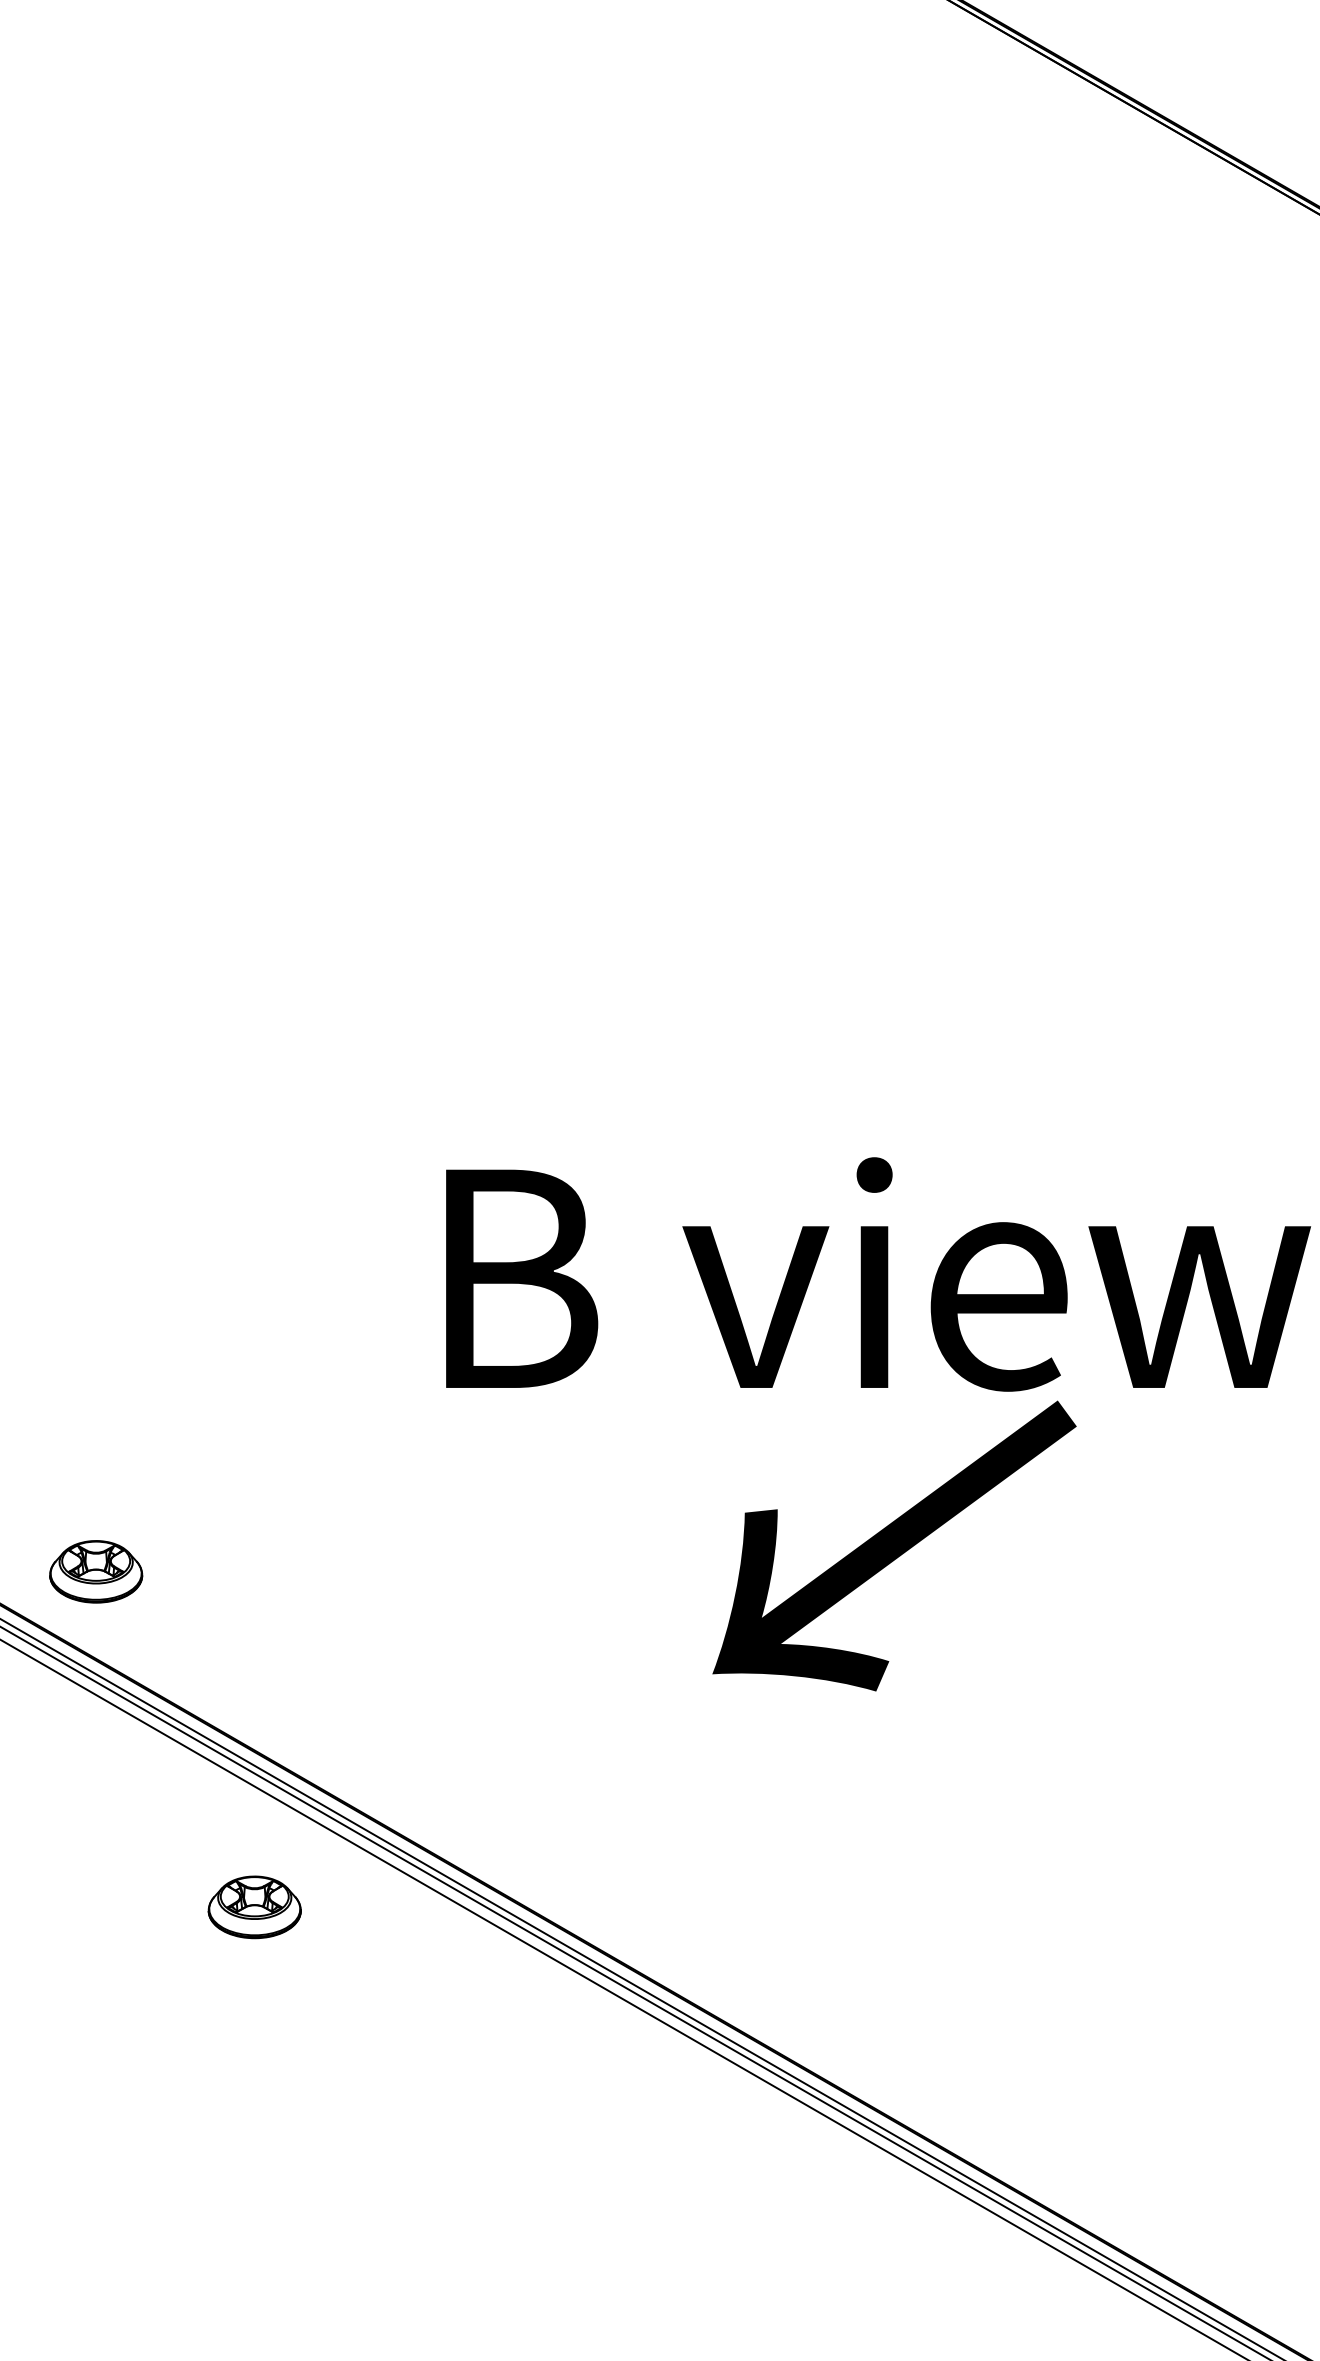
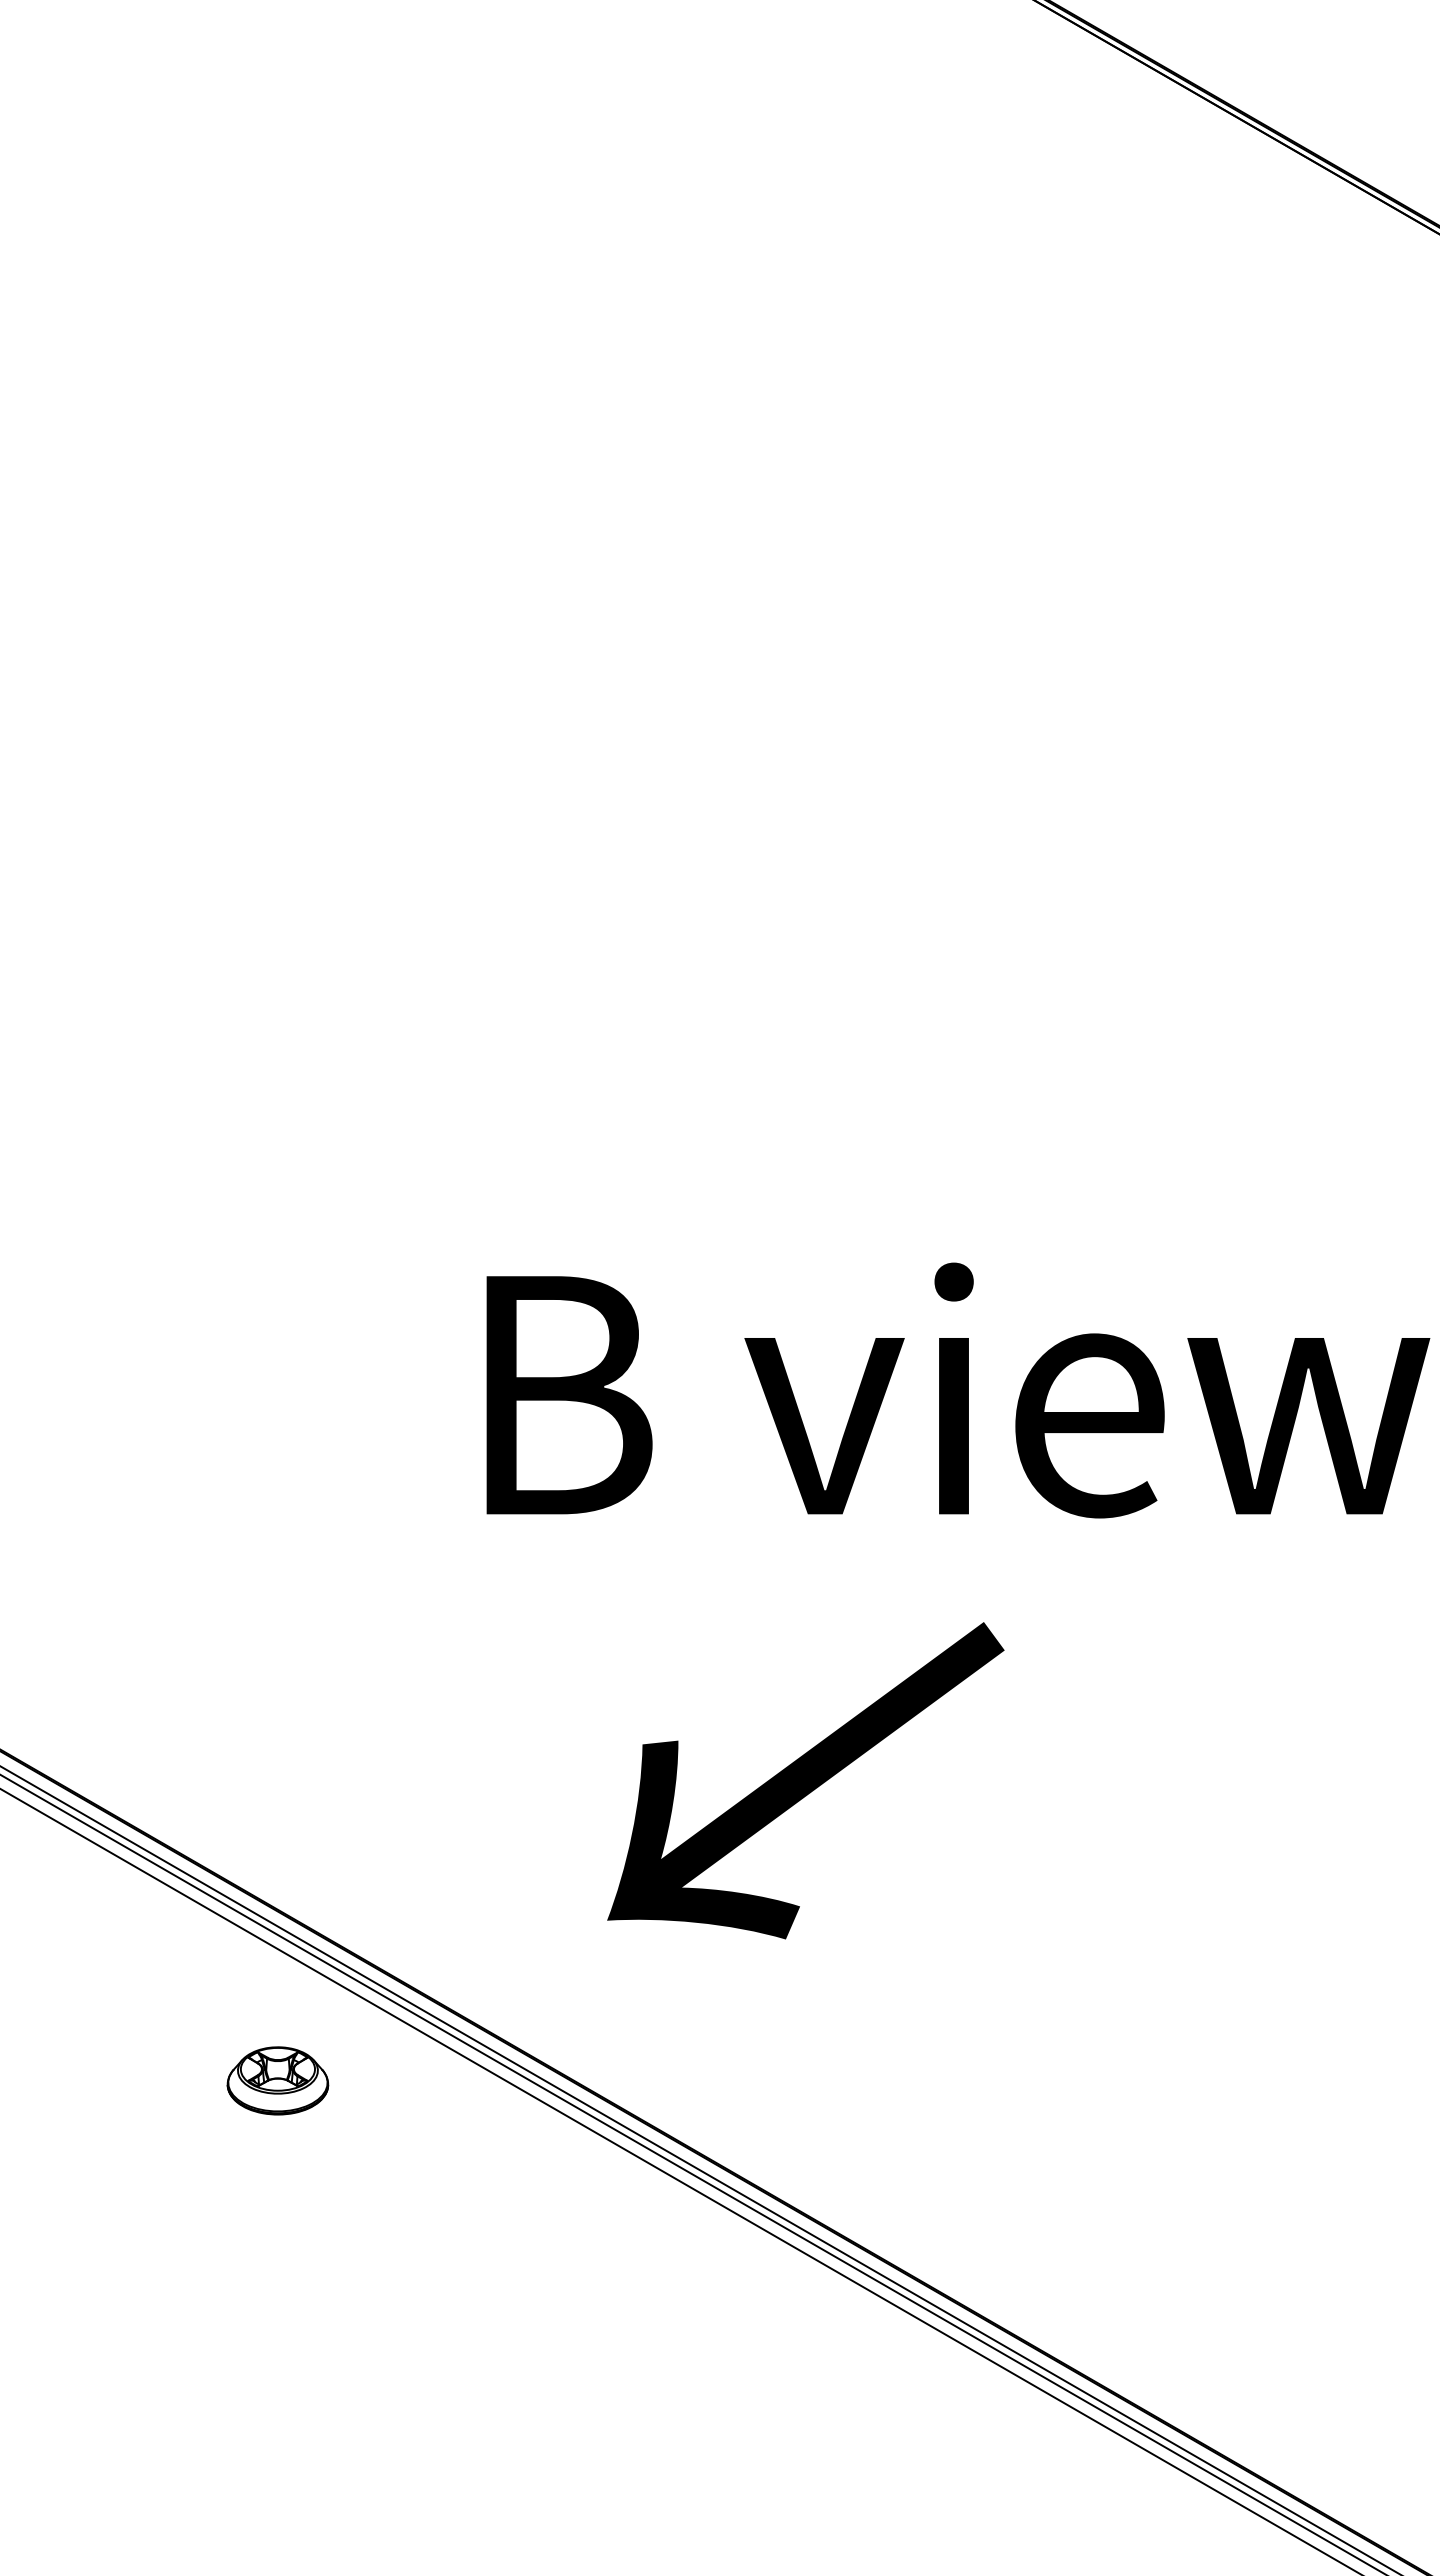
text: (894, 1545) -> (805, 1780), moved
part: (95, 1571) -> (104, 1714), removed

